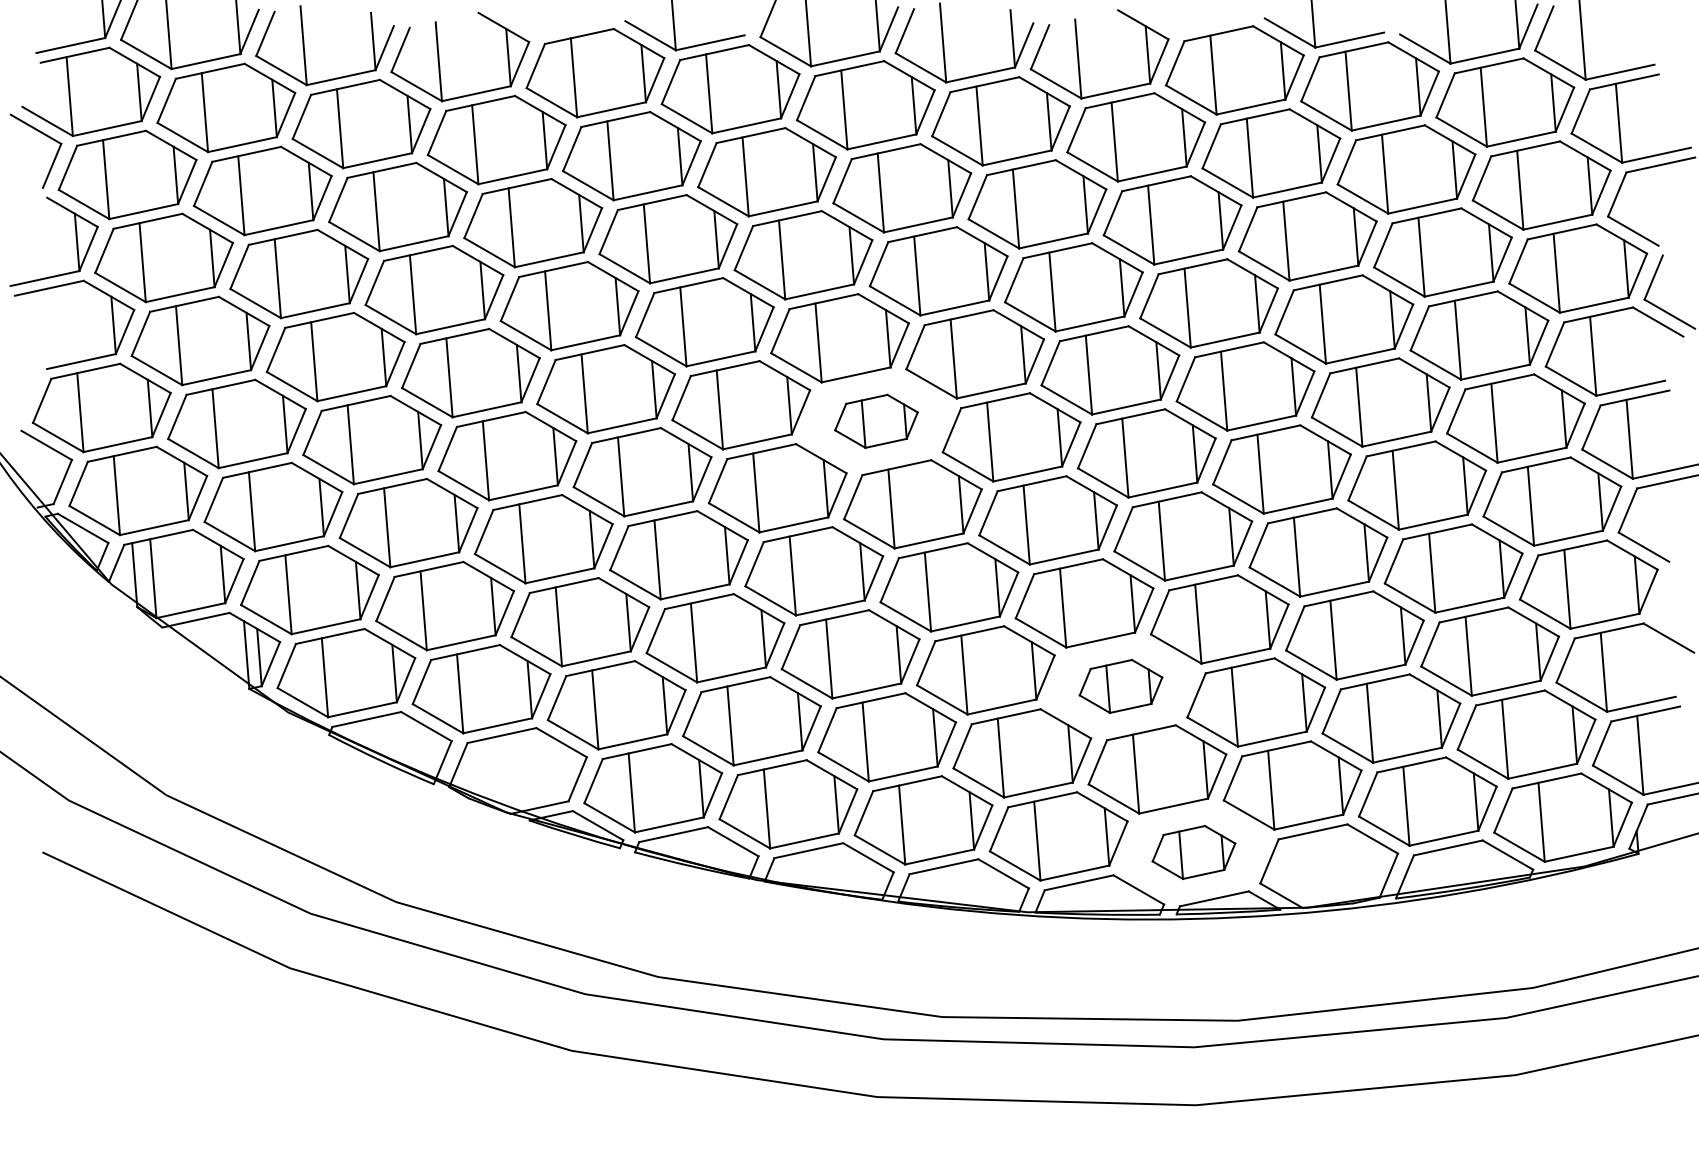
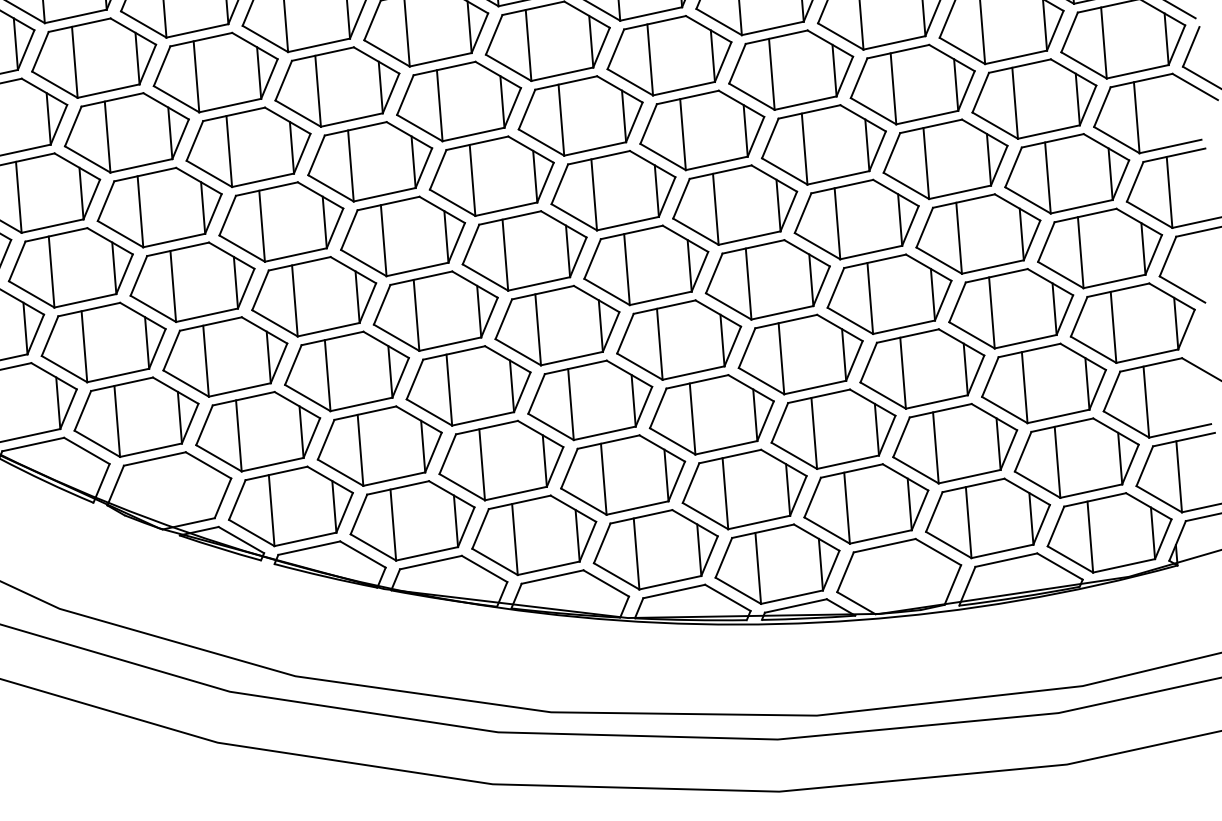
part: (876, 421) -> (491, 176), size x1.67
part: (1120, 686) -> (711, 414), size x1.67
part: (1193, 852) -> (777, 564), size x1.67

